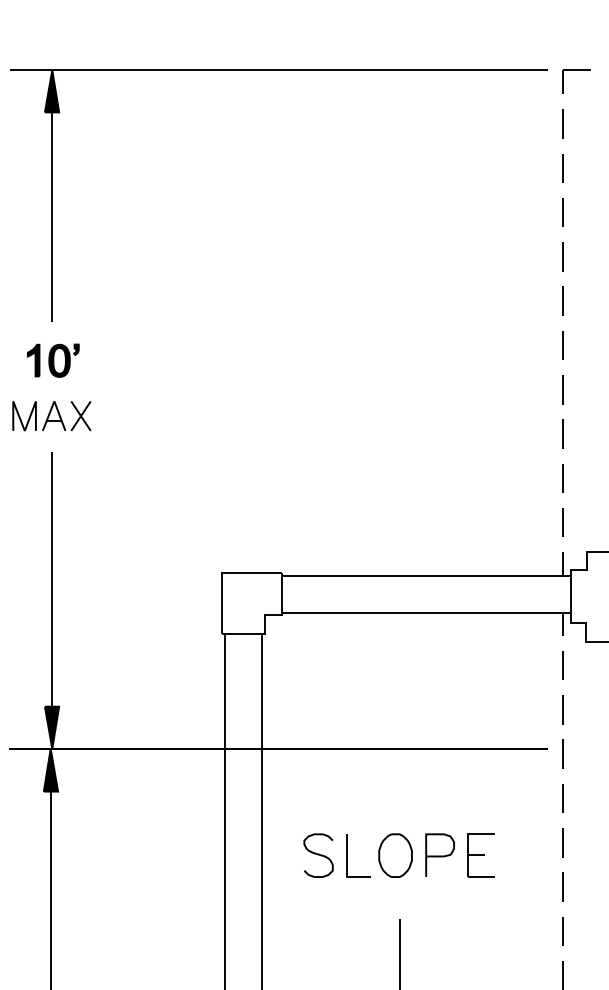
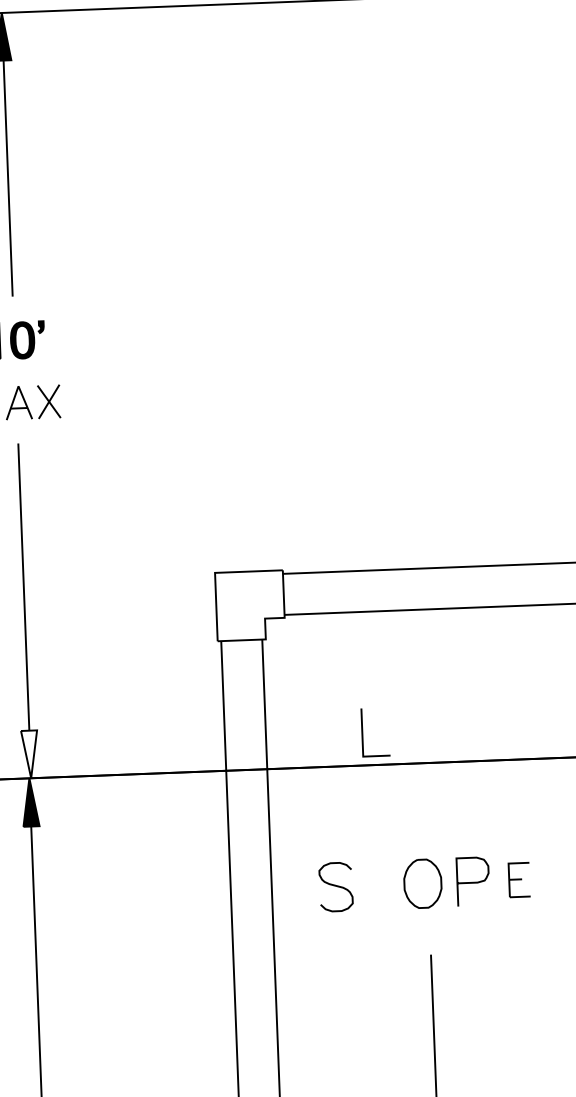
fill: (51, 727) -> (29, 754), removed
line: (347, 855) -> (362, 732), moved
part: (480, 855) -> (518, 879), size x0.7

